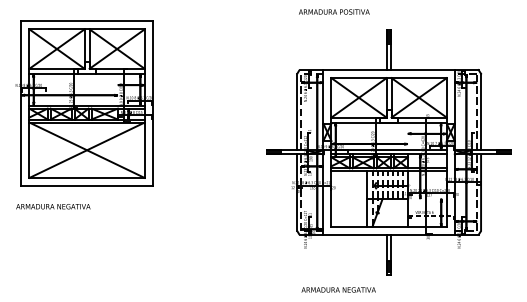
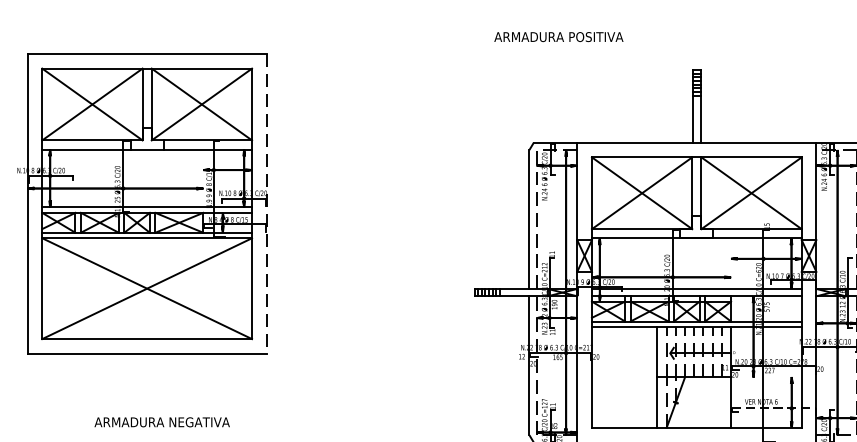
text: (334, 11) -> (559, 36), moved
line: (152, 104) -> (266, 205), solid -> dashed
text: (53, 206) -> (162, 421), moved

